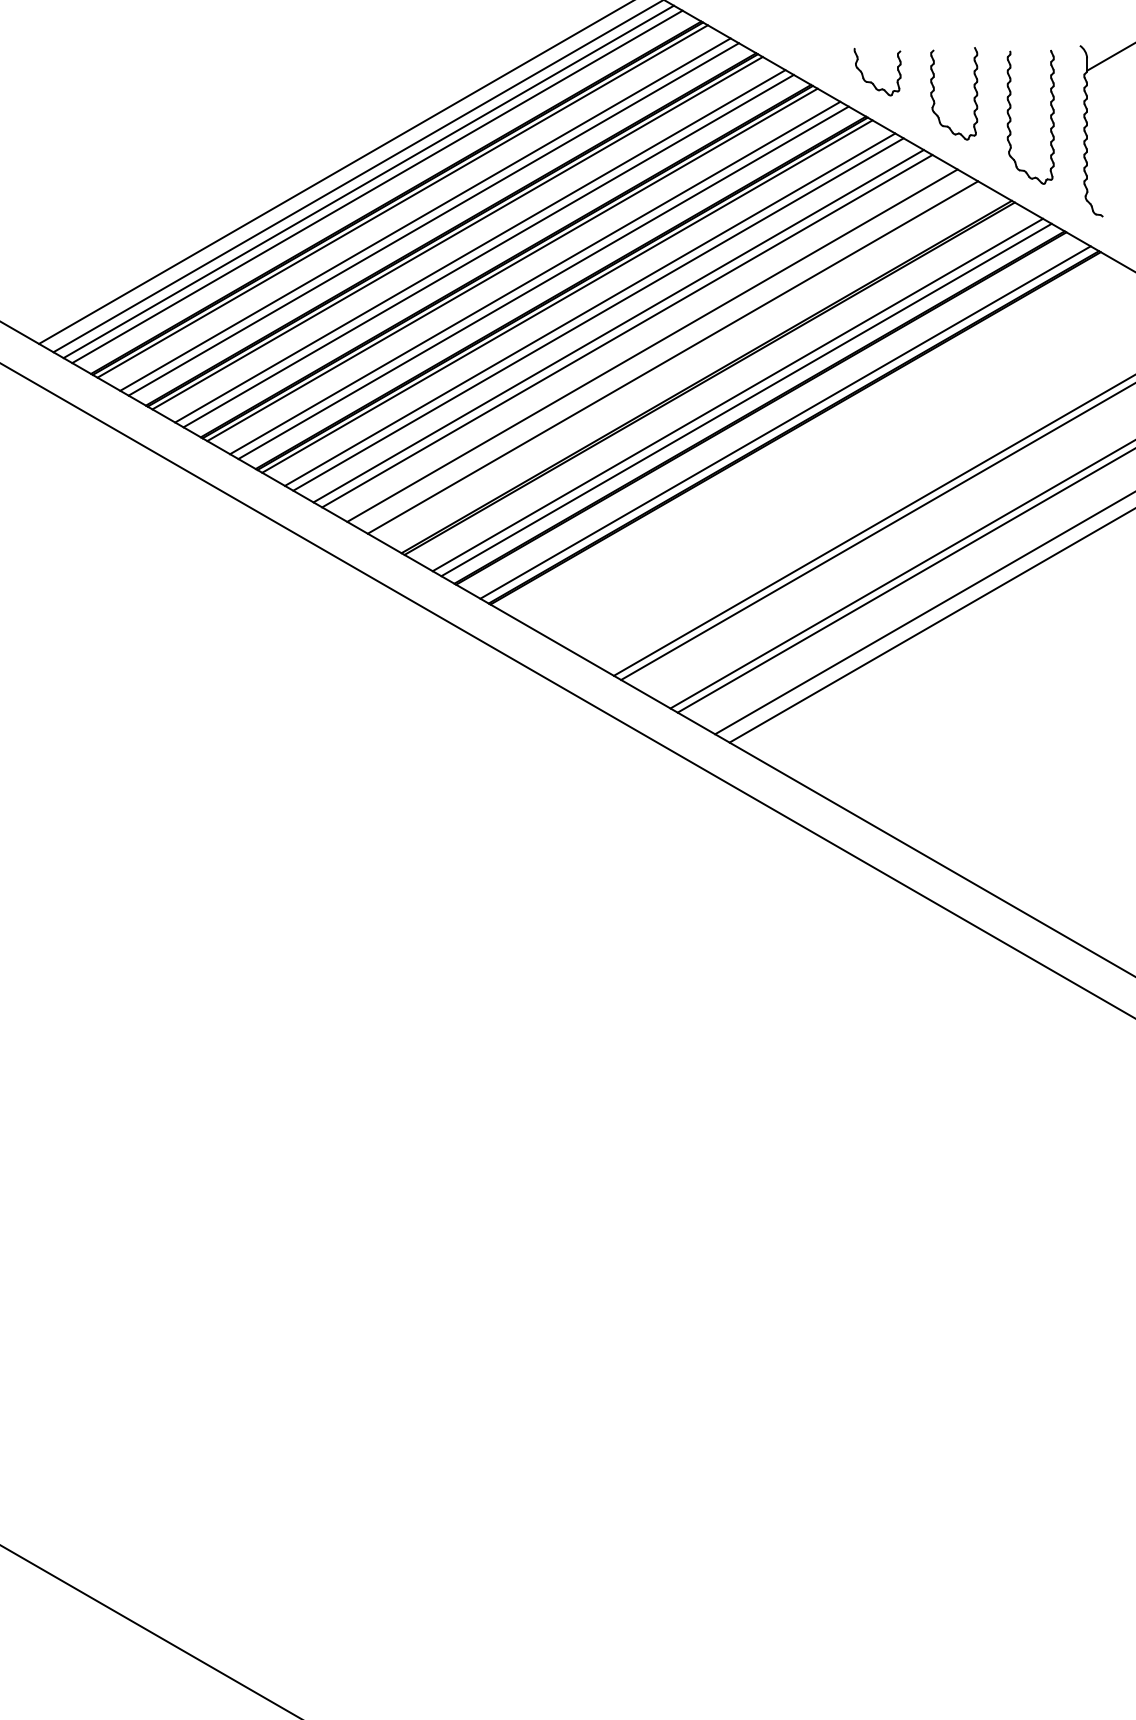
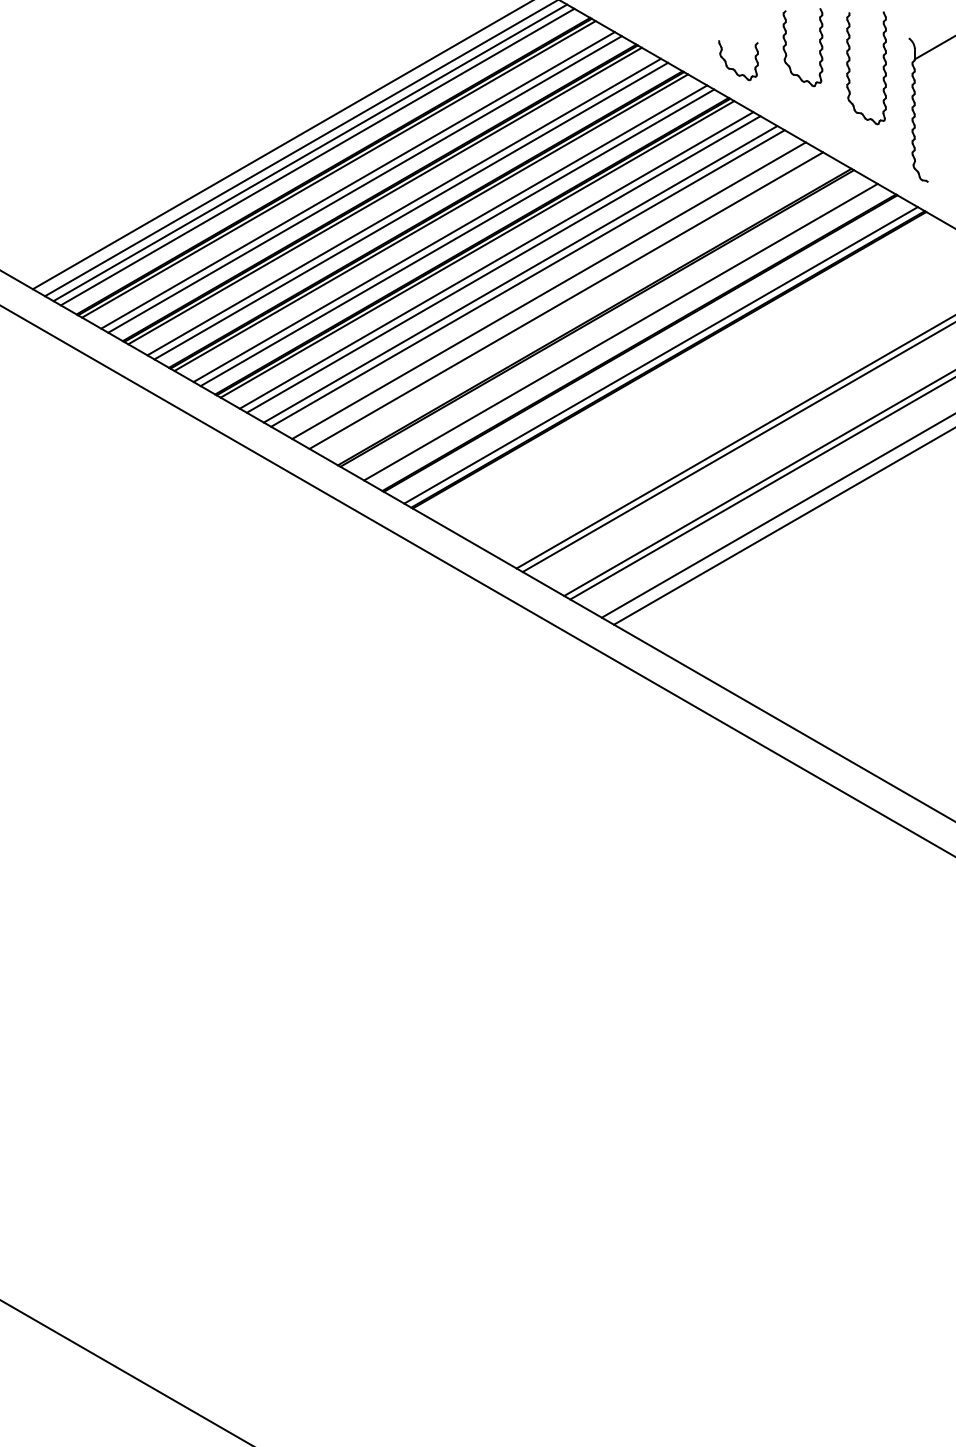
part: (973, 97) -> (819, 50), moved
part: (1011, 118) -> (850, 69), moved
line: (746, 399) -> (628, 335), removed

